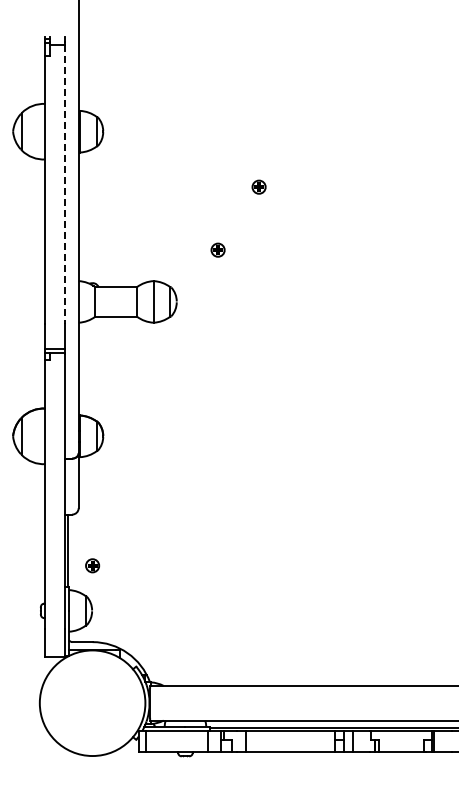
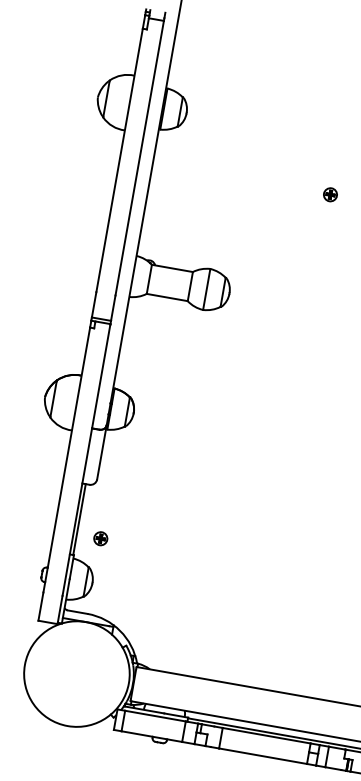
line: (64, 184) -> (139, 158), dashed -> solid
part: (217, 249) -> (278, 248), removed

